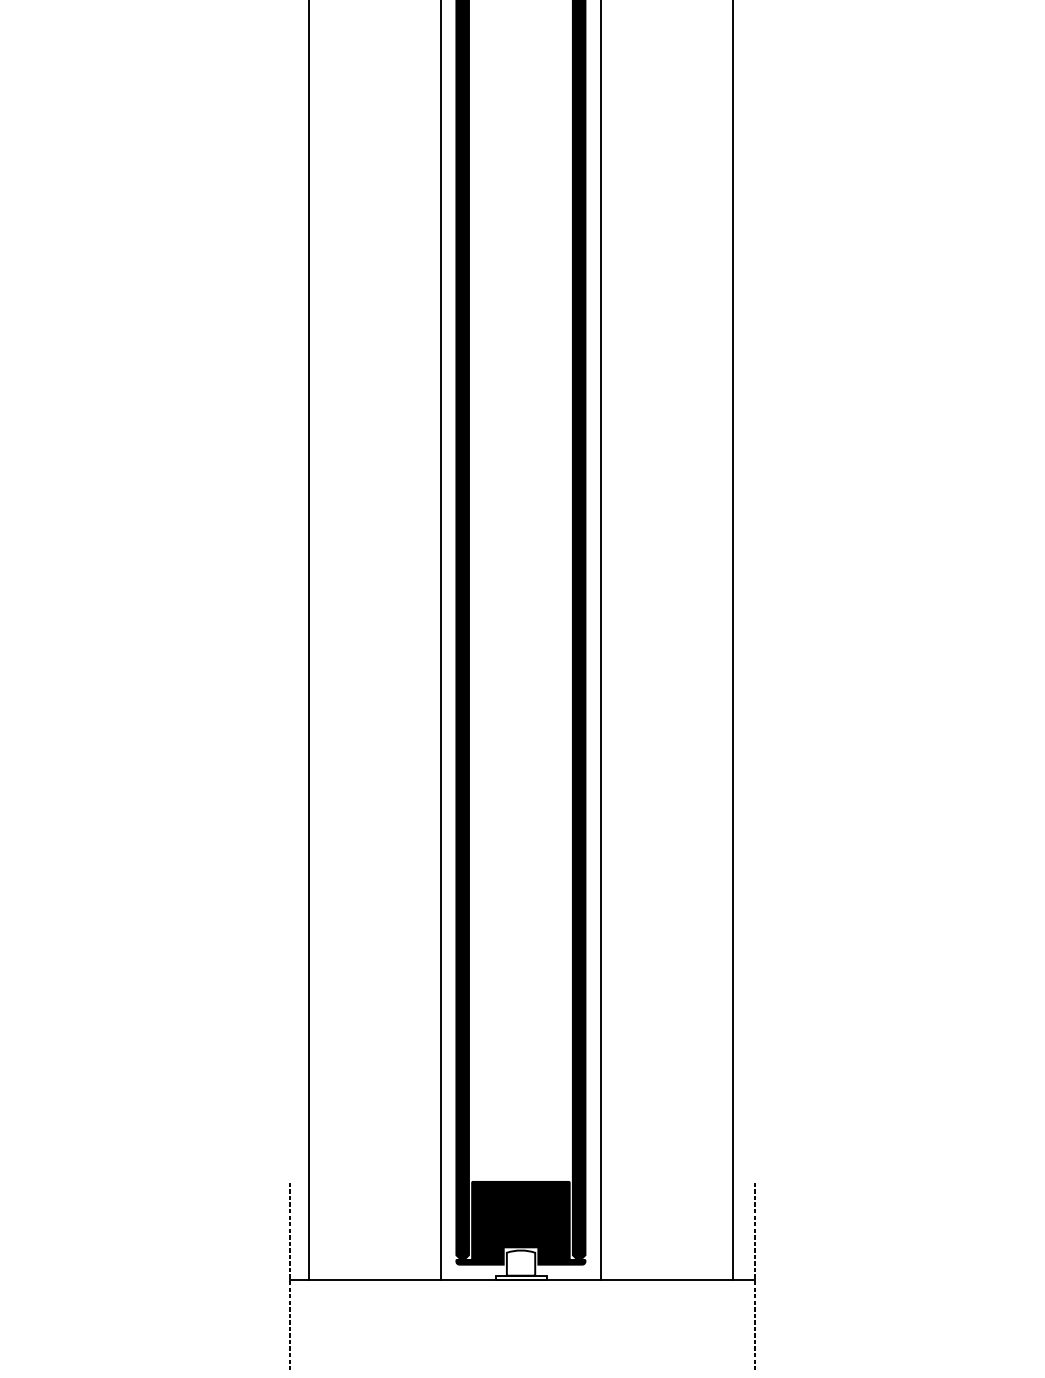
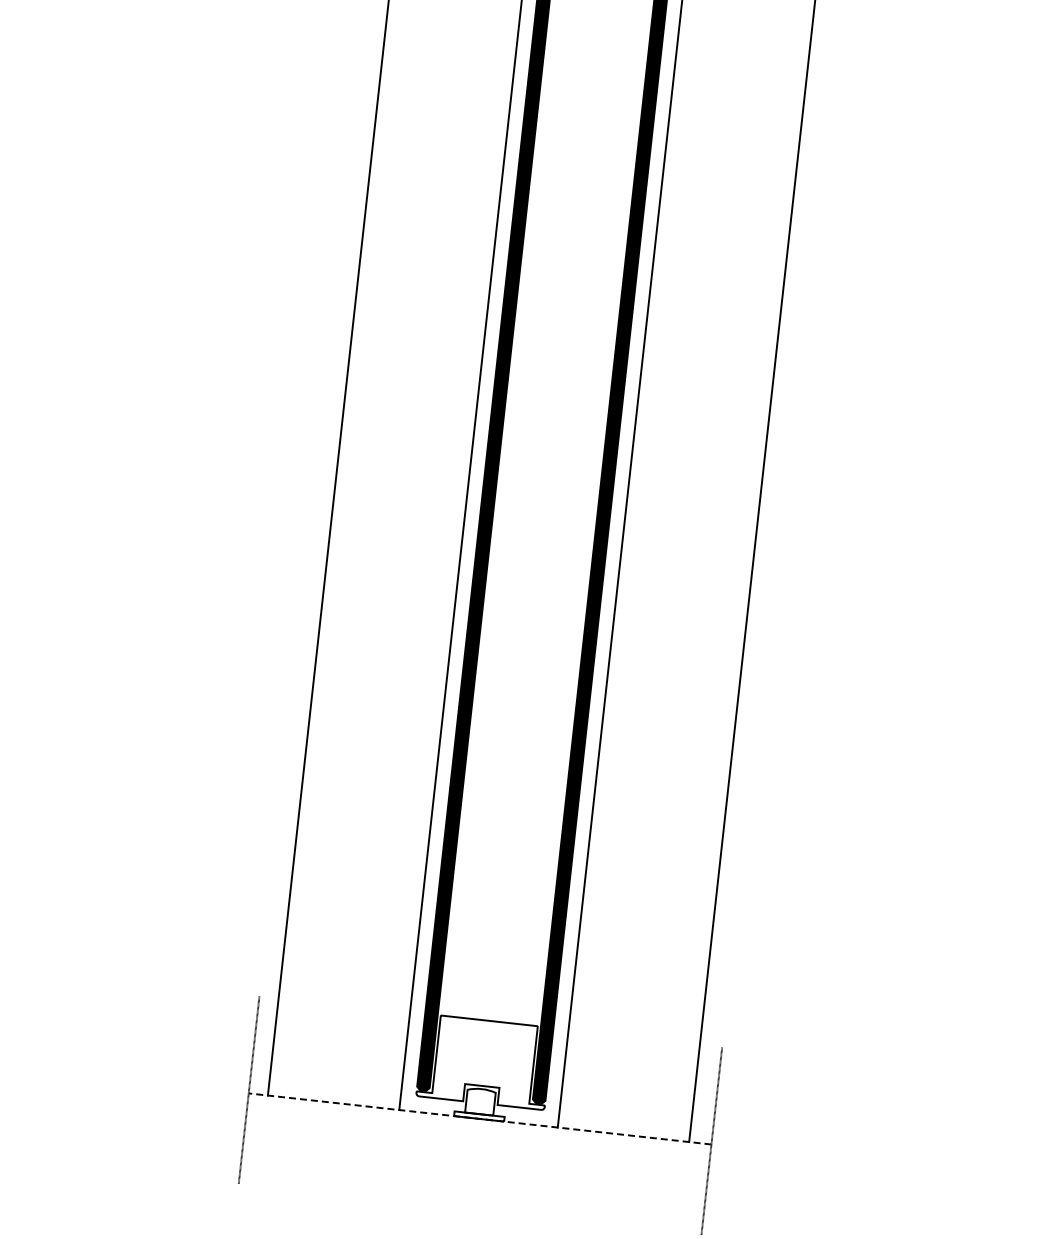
fill: (520, 1222) -> (484, 1061), removed
line: (522, 1280) -> (480, 1119), solid -> dashed

